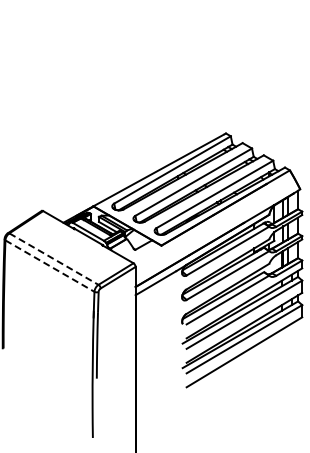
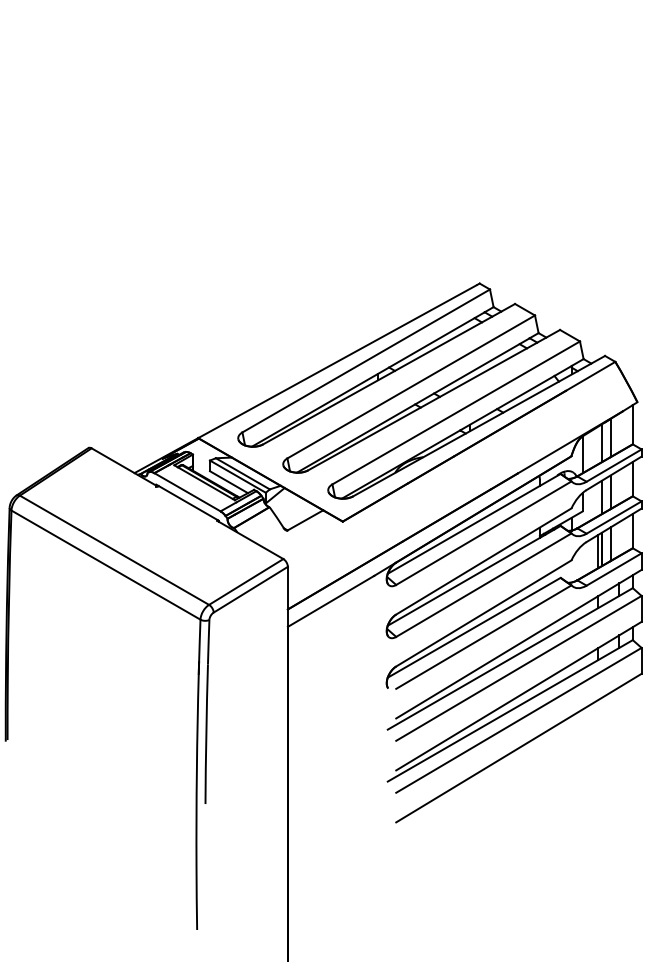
line: (54, 259) -> (115, 551), dashed -> solid
line: (50, 266) -> (107, 565), dashed -> solid

